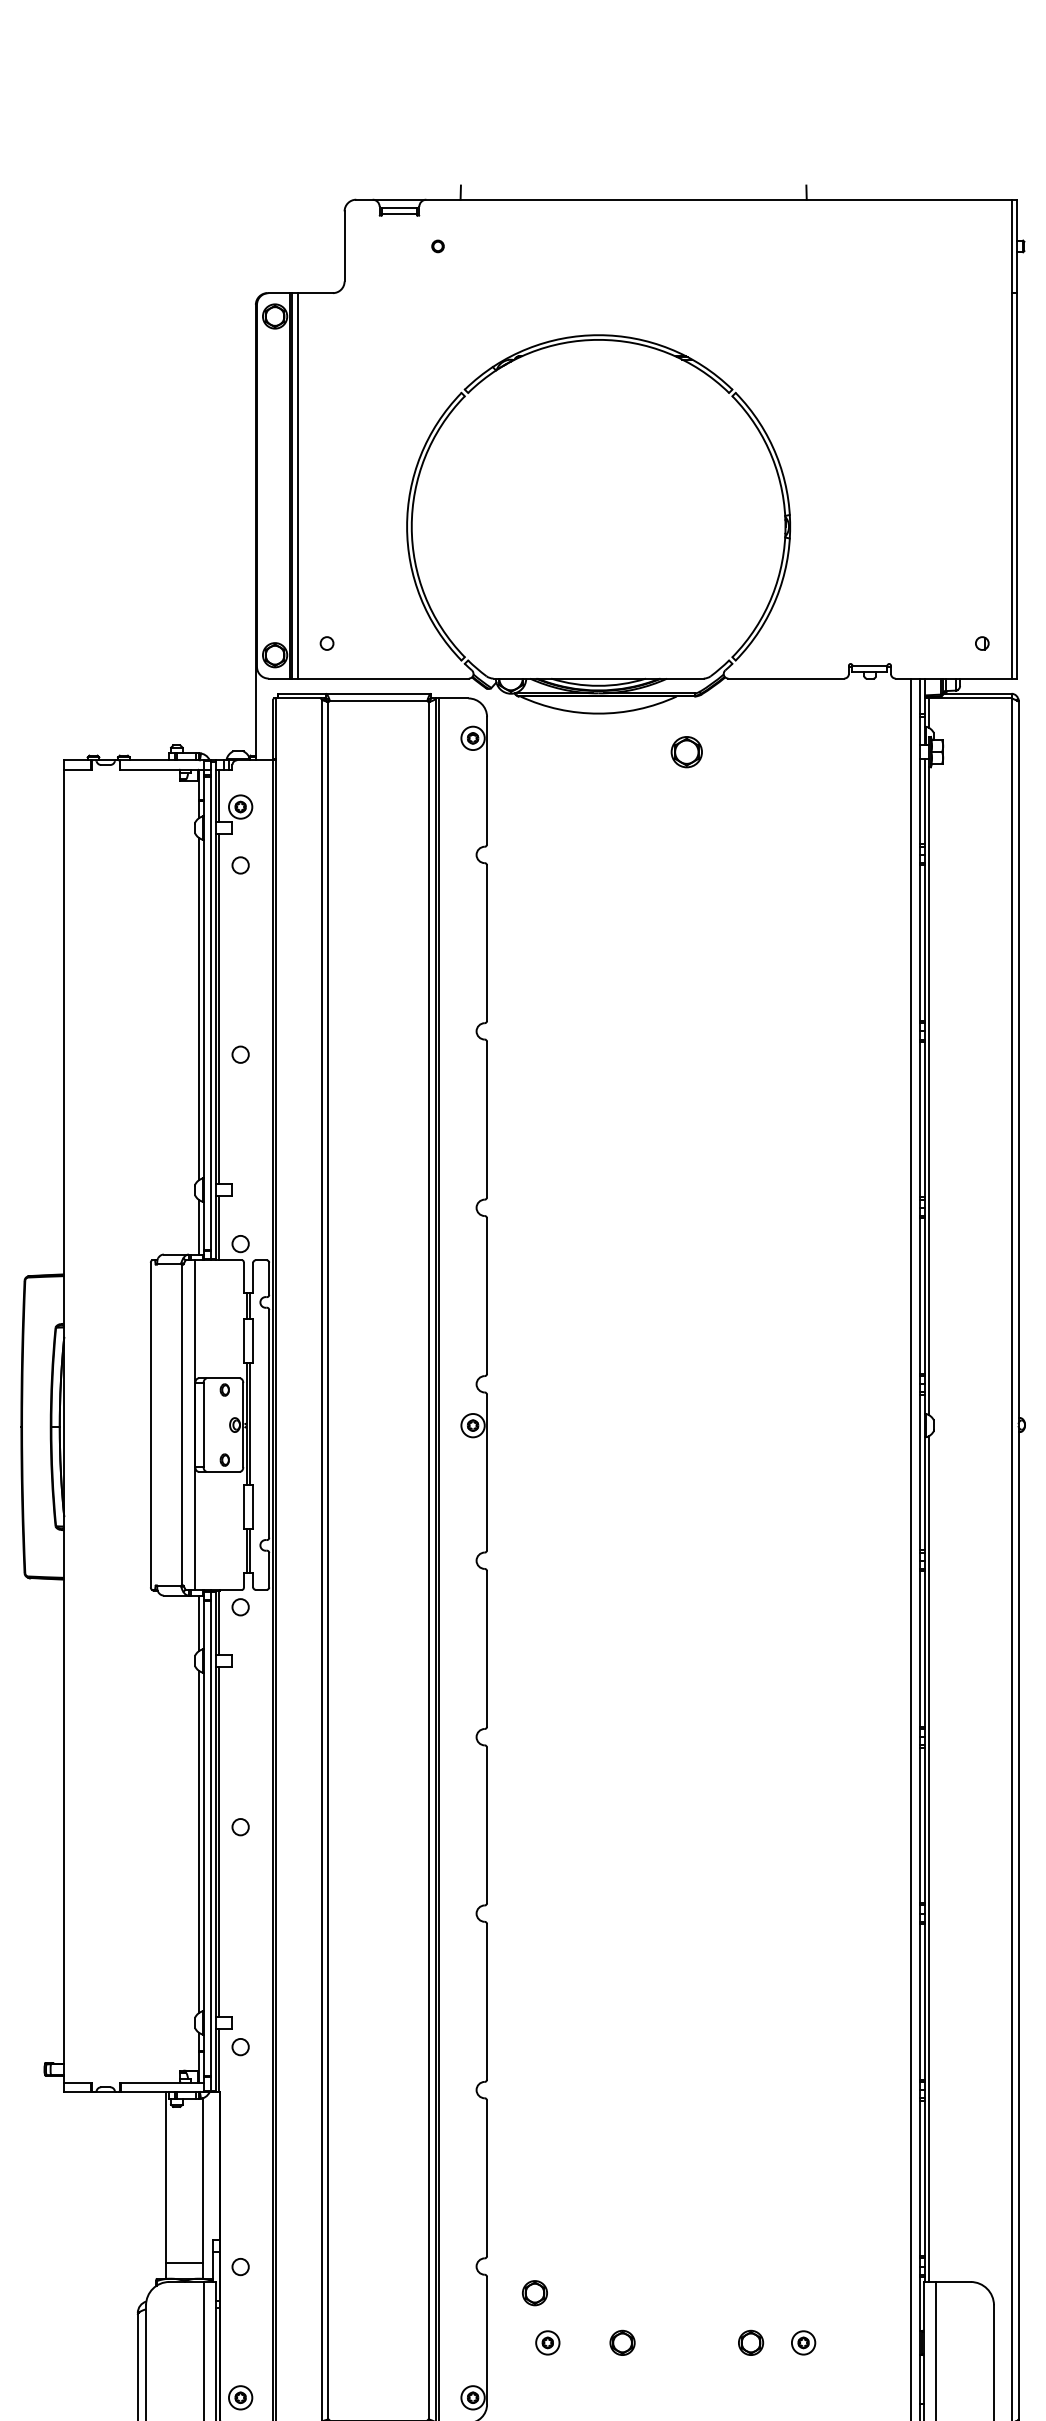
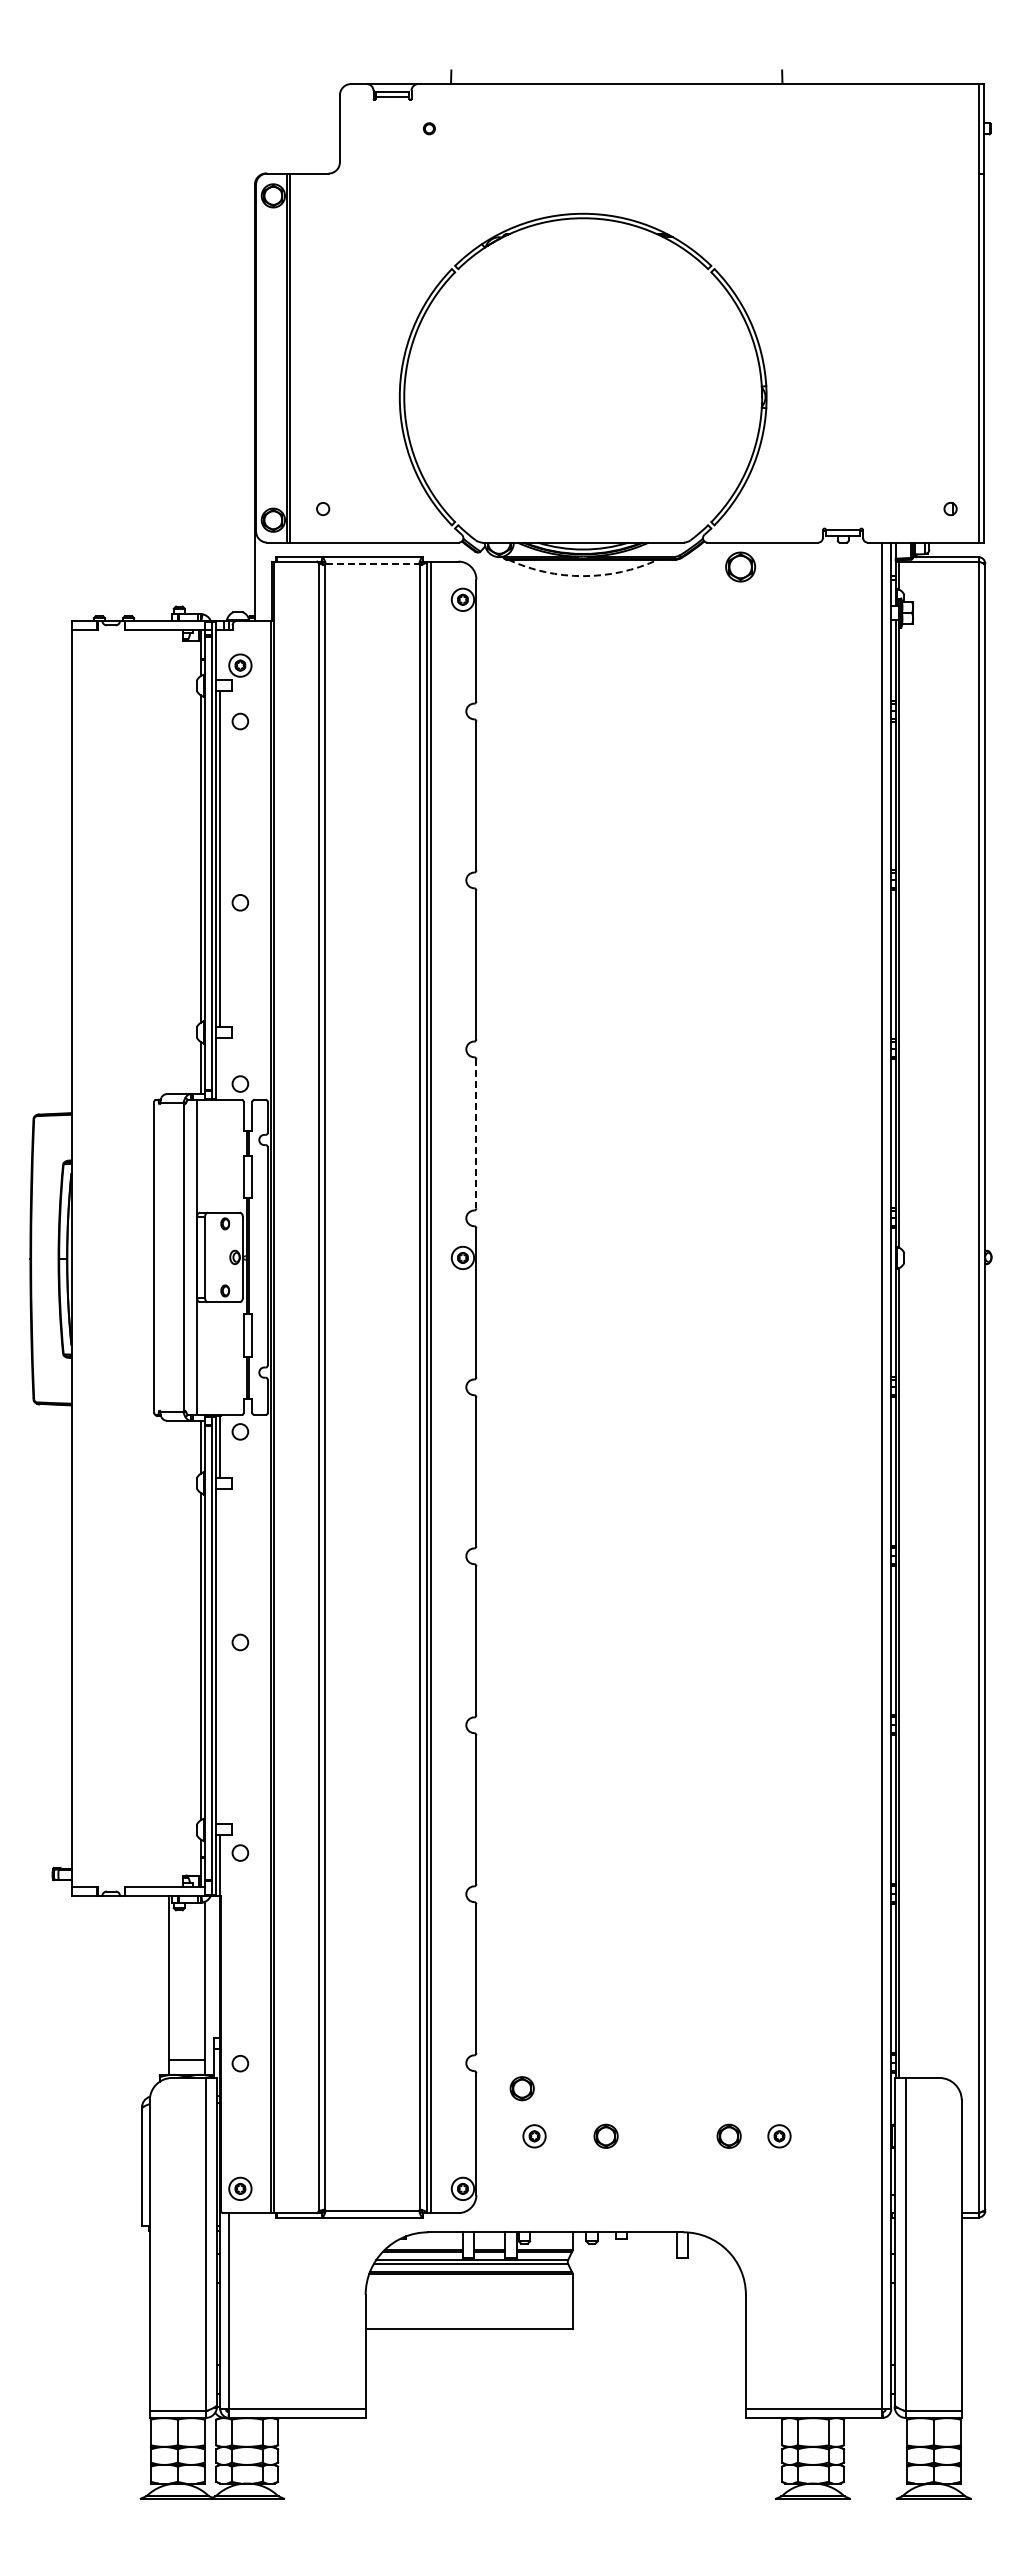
line: (298, 485) -> (295, 357), removed
line: (378, 700) -> (372, 563), solid -> dashed
arc: (598, 713) -> (583, 576), solid -> dashed
part: (686, 751) -> (740, 566), moved
line: (218, 795) -> (219, 654), removed
line: (218, 1227) -> (219, 1068), removed
line: (487, 1296) -> (476, 1134), solid -> dashed
line: (218, 1841) -> (219, 1656), removed

